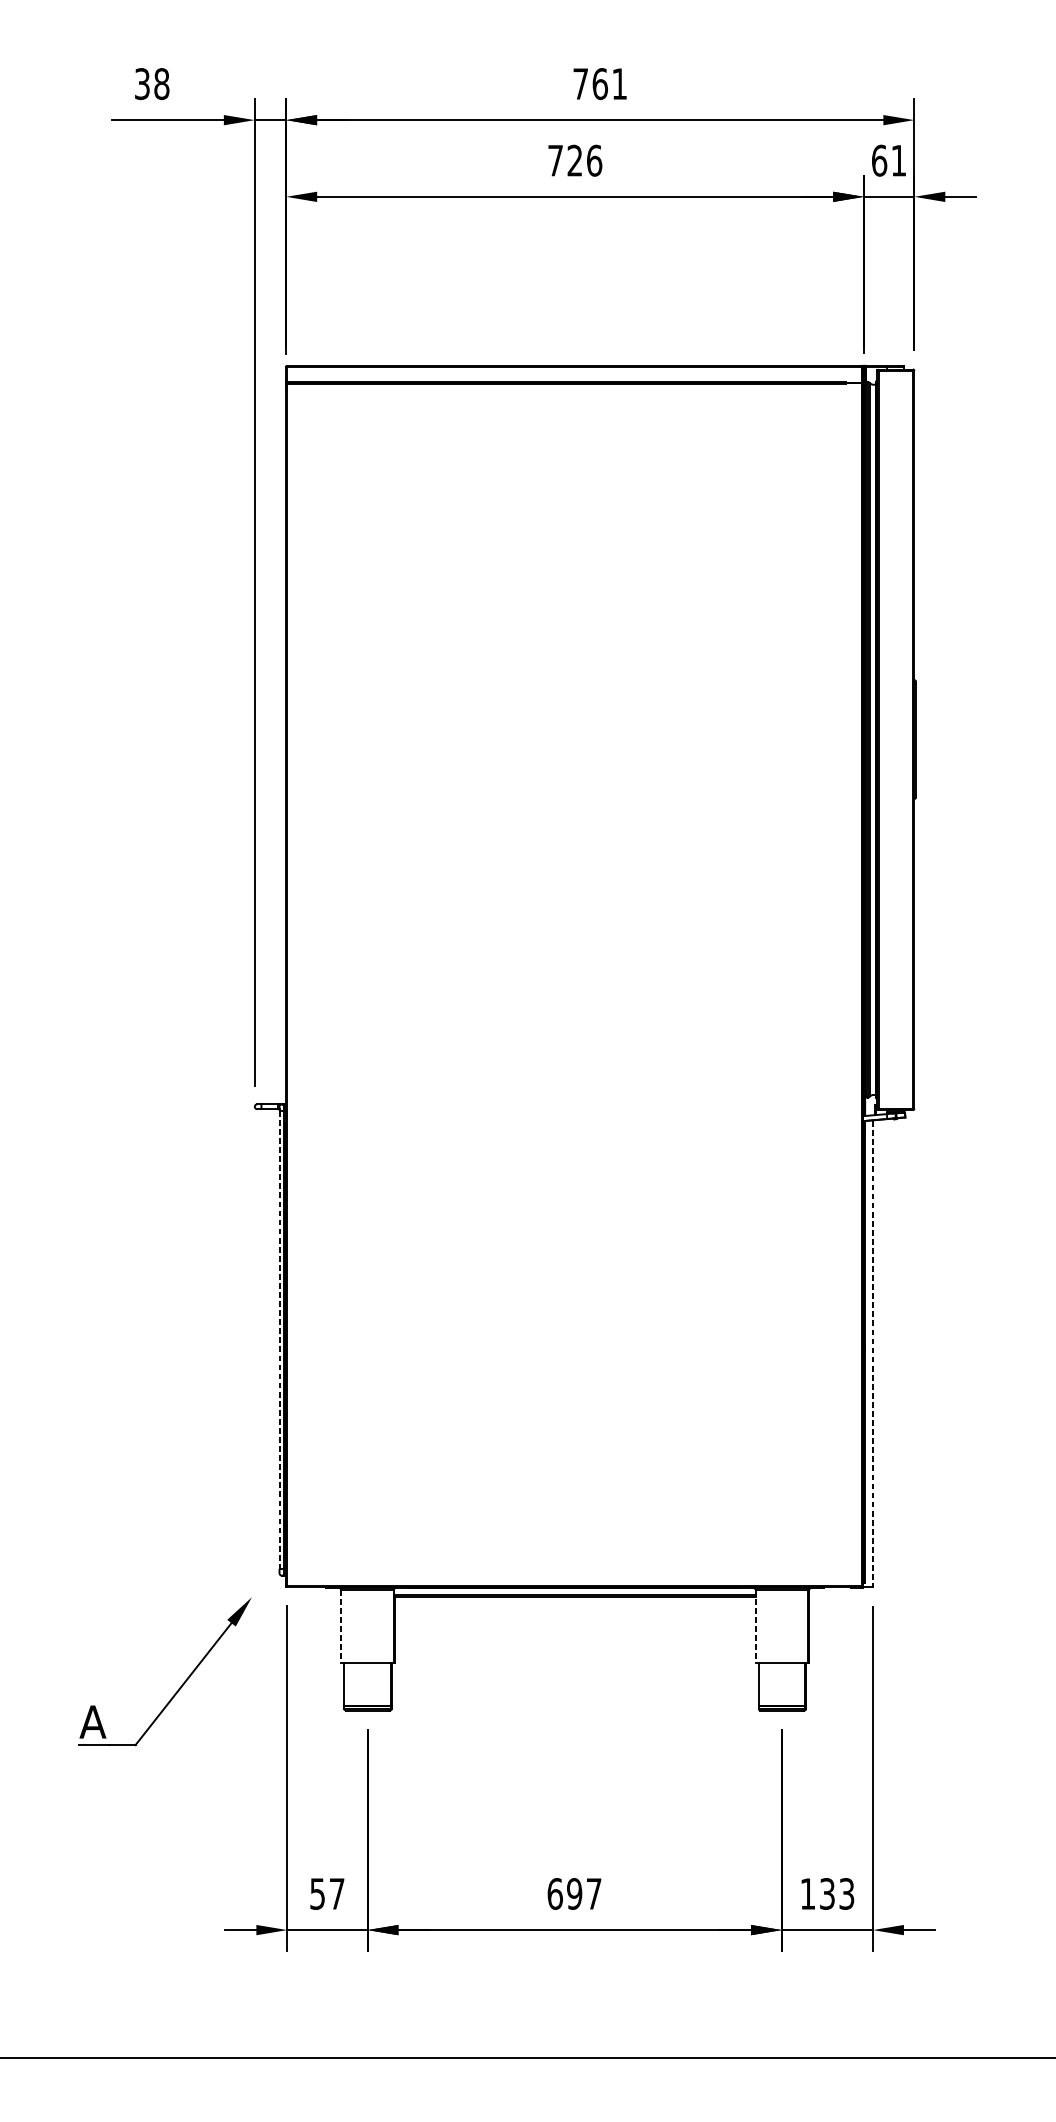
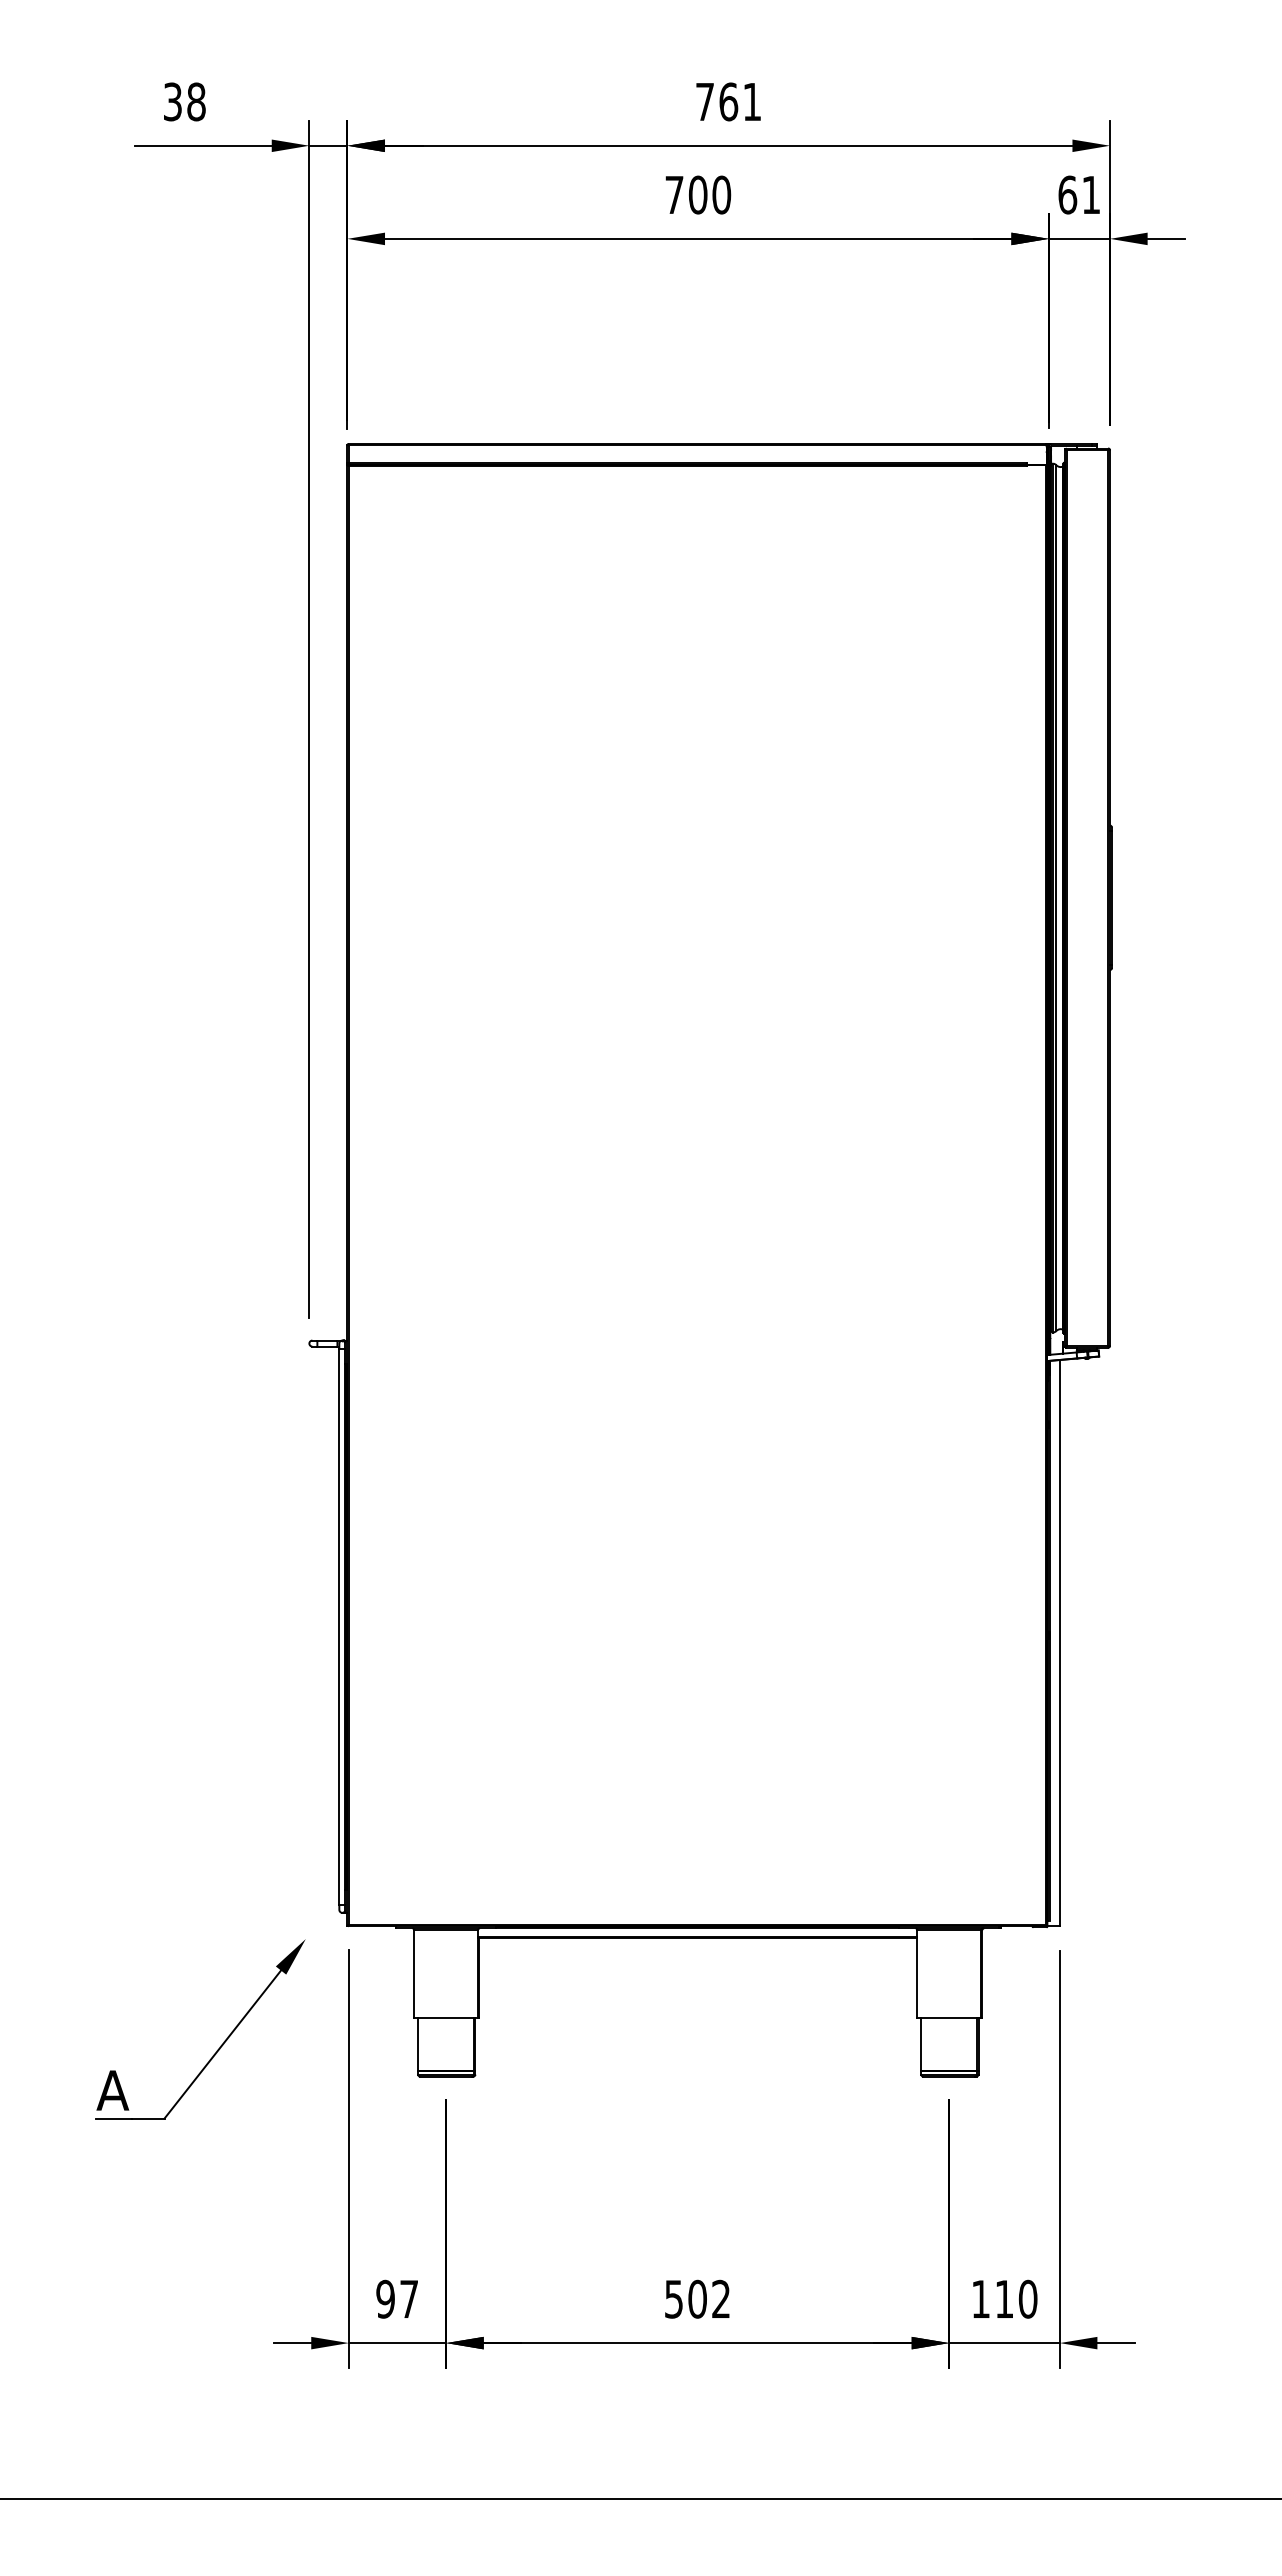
text: (584, 160) -> (709, 194), 726 -> 700
line: (279, 1340) -> (339, 1627), dashed -> solid
line: (872, 1353) -> (1059, 1643), dashed -> solid
line: (341, 1626) -> (414, 1974), dashed -> solid
line: (755, 1626) -> (917, 1974), dashed -> solid
text: (317, 1893) -> (385, 2298), 57 -> 97
text: (574, 1893) -> (697, 2298), 697 -> 502
text: (837, 1893) -> (1016, 2298), 133 -> 110

